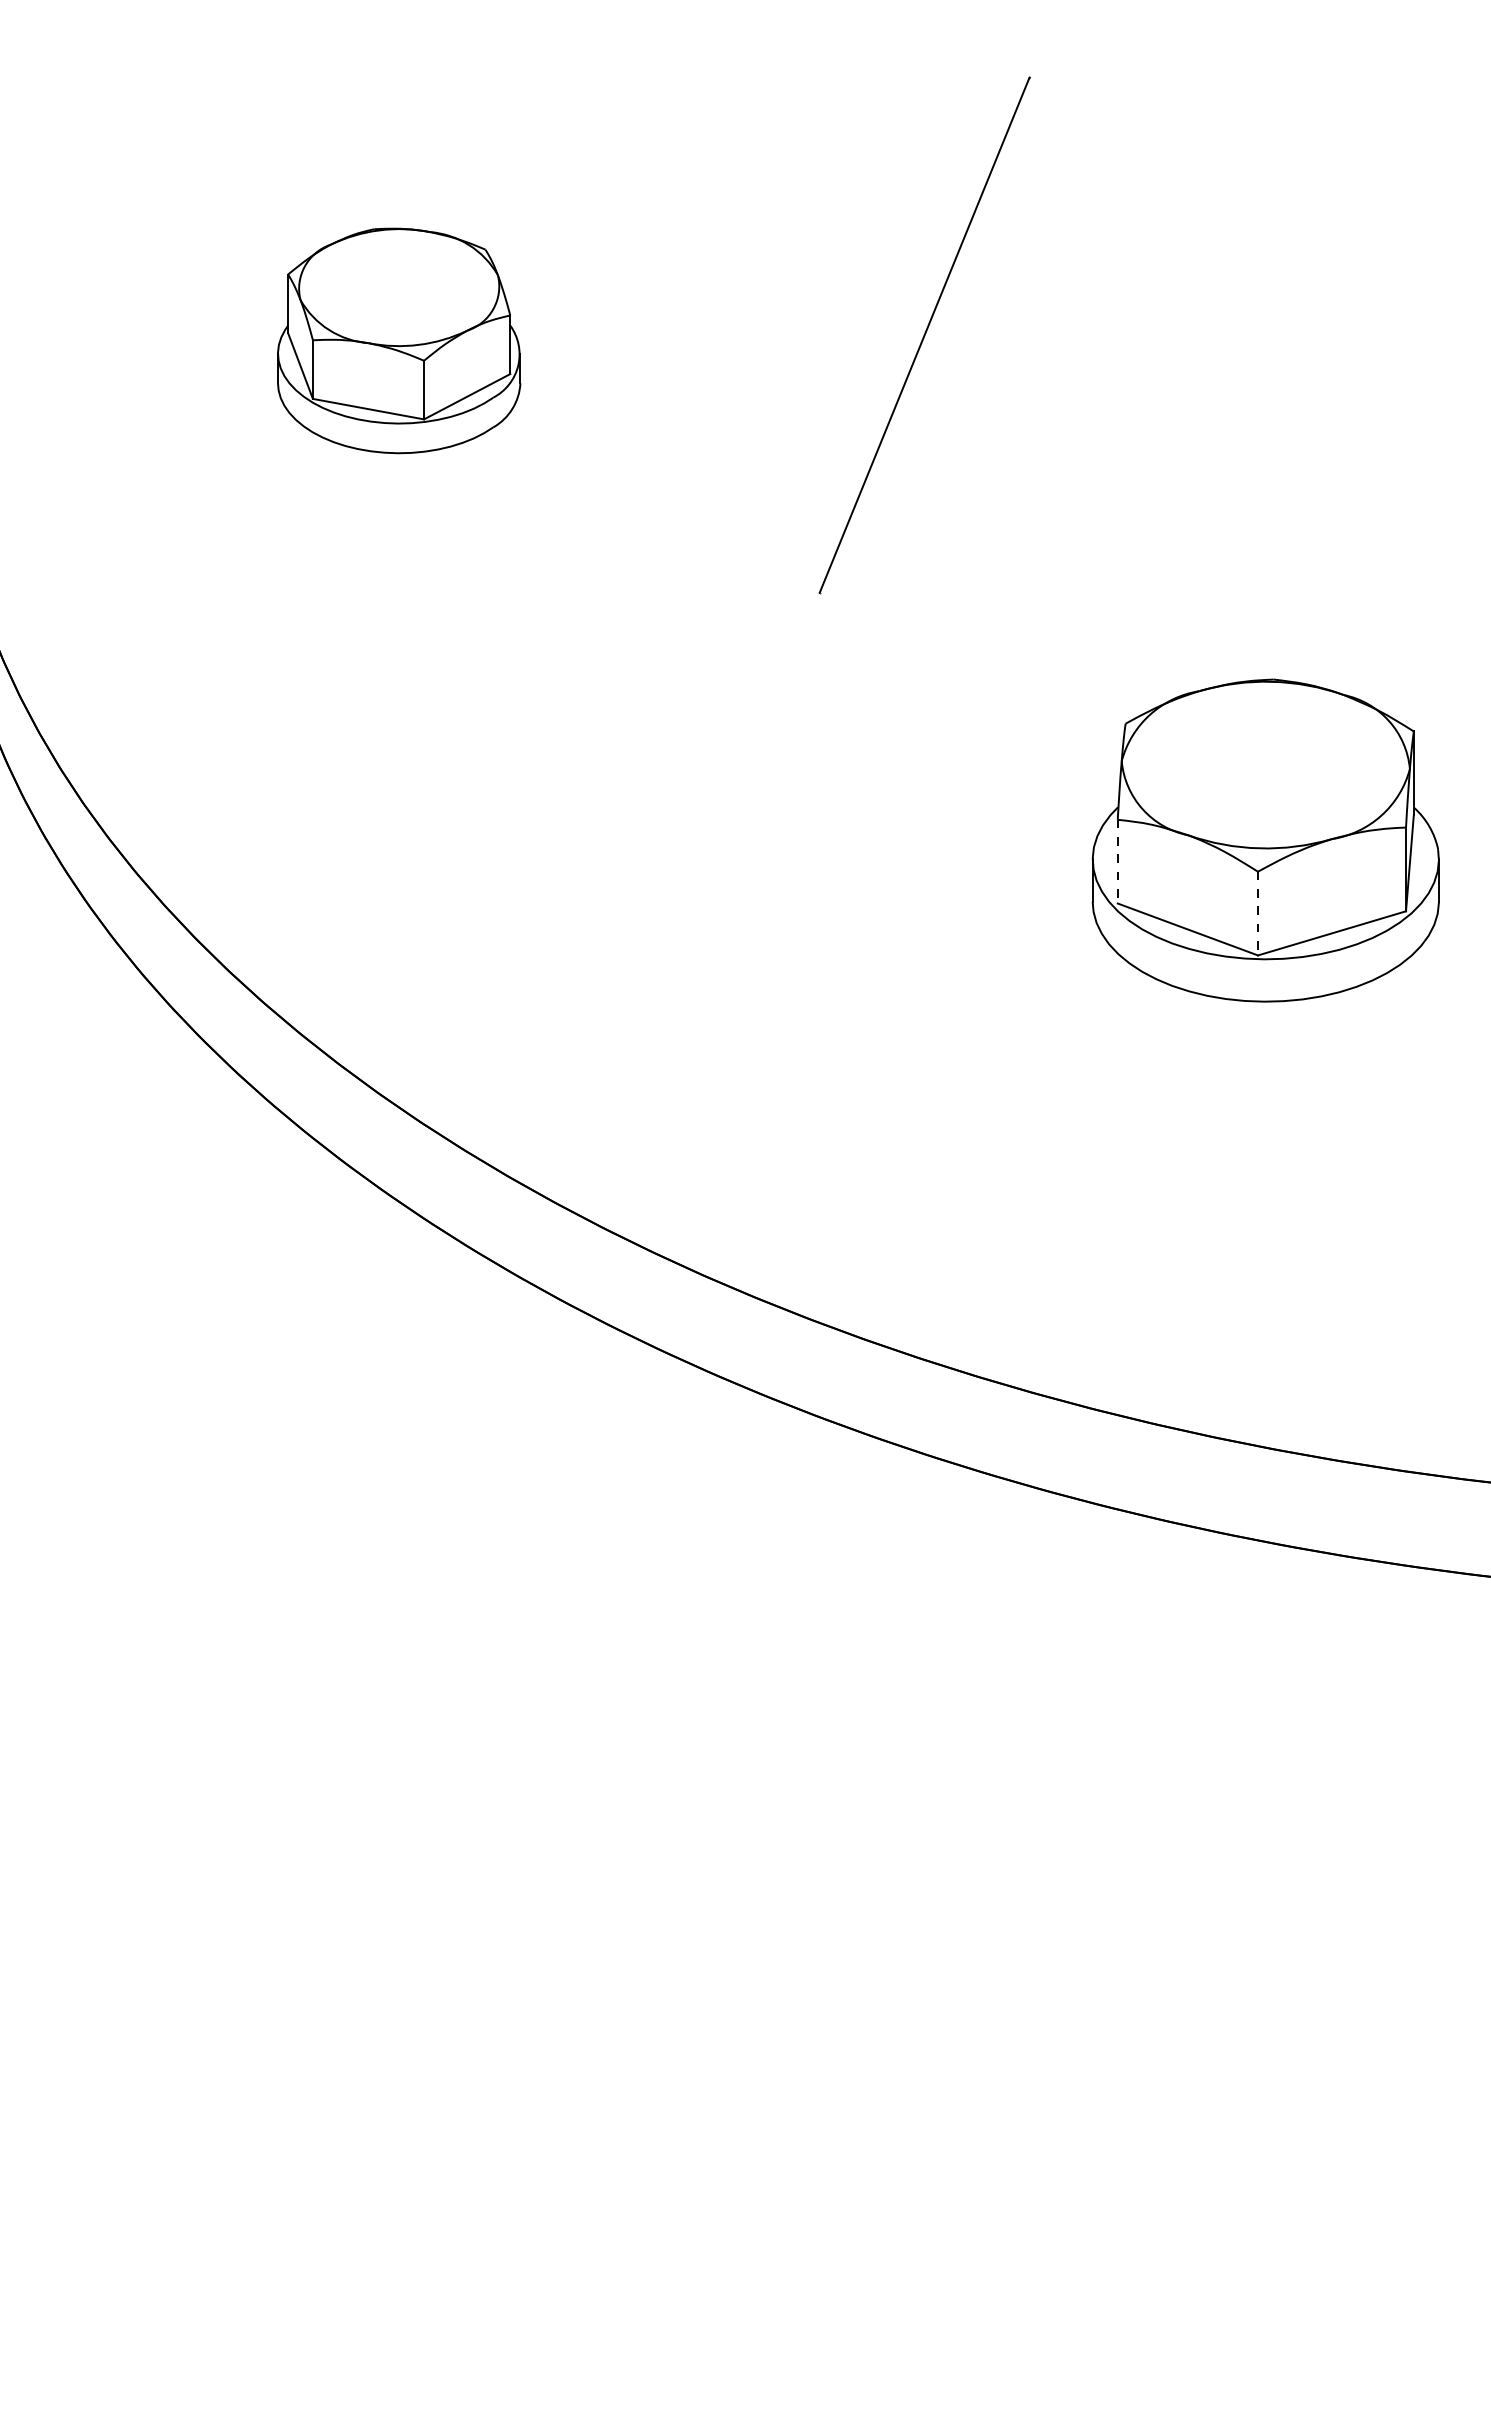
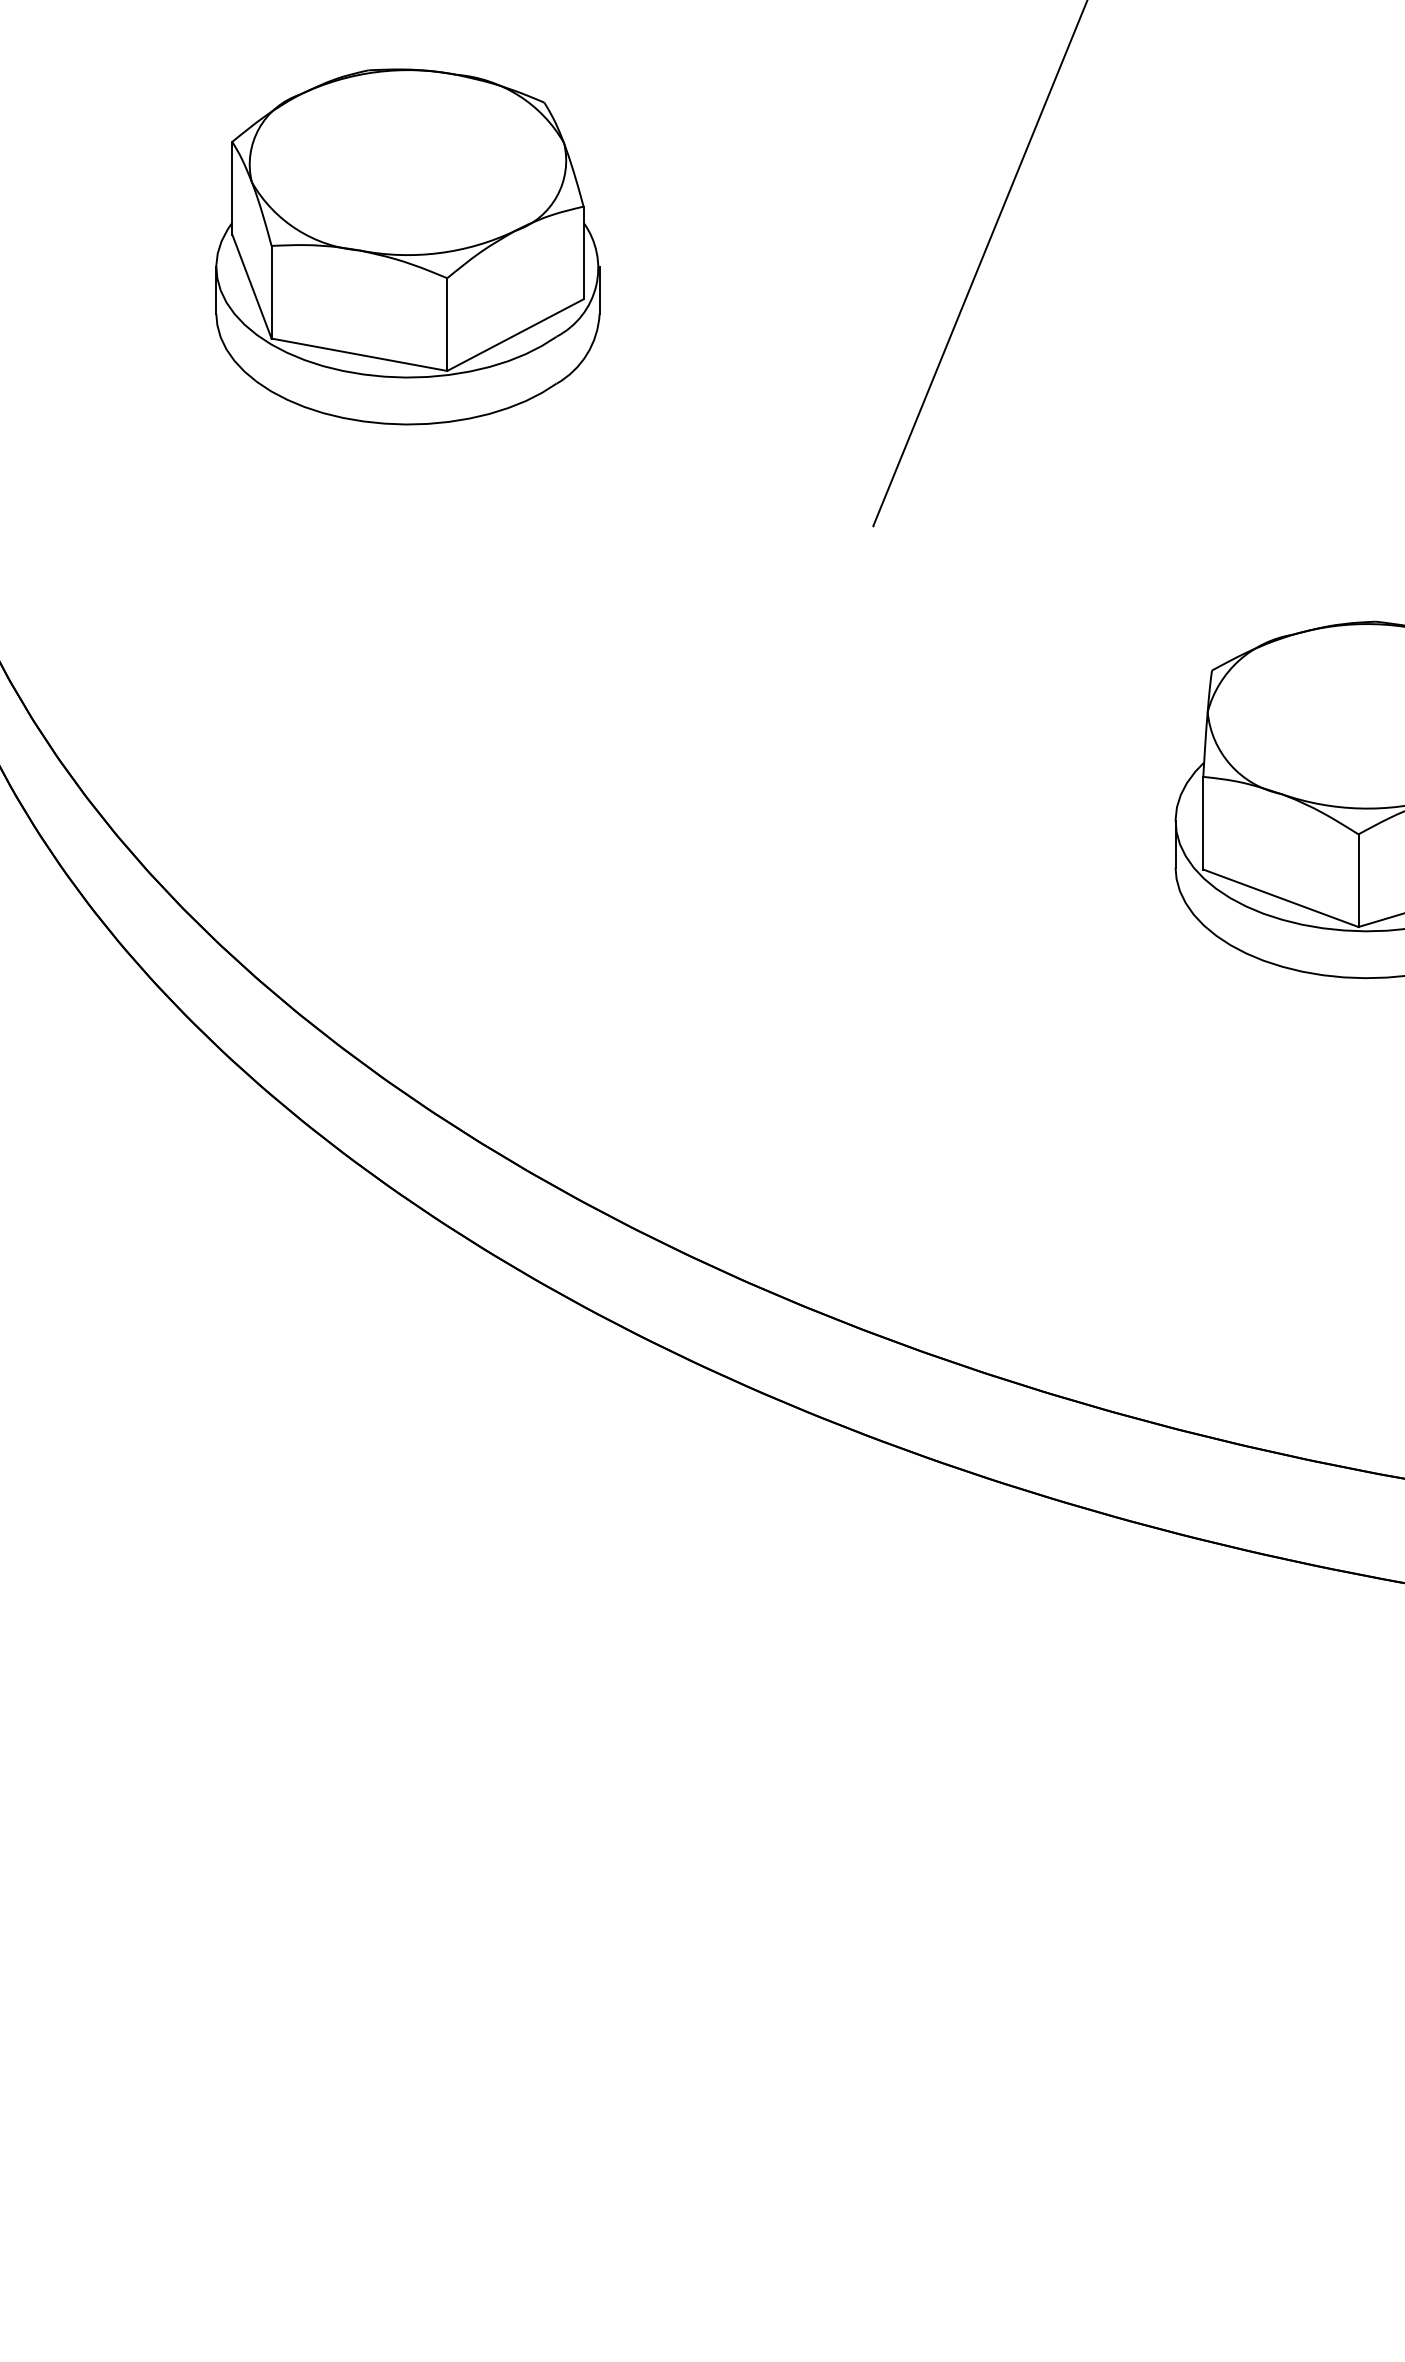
part: (399, 340) -> (408, 246), size x1.43
line: (1117, 861) -> (1203, 823), dashed -> solid
line: (1257, 913) -> (1357, 880), dashed -> solid

